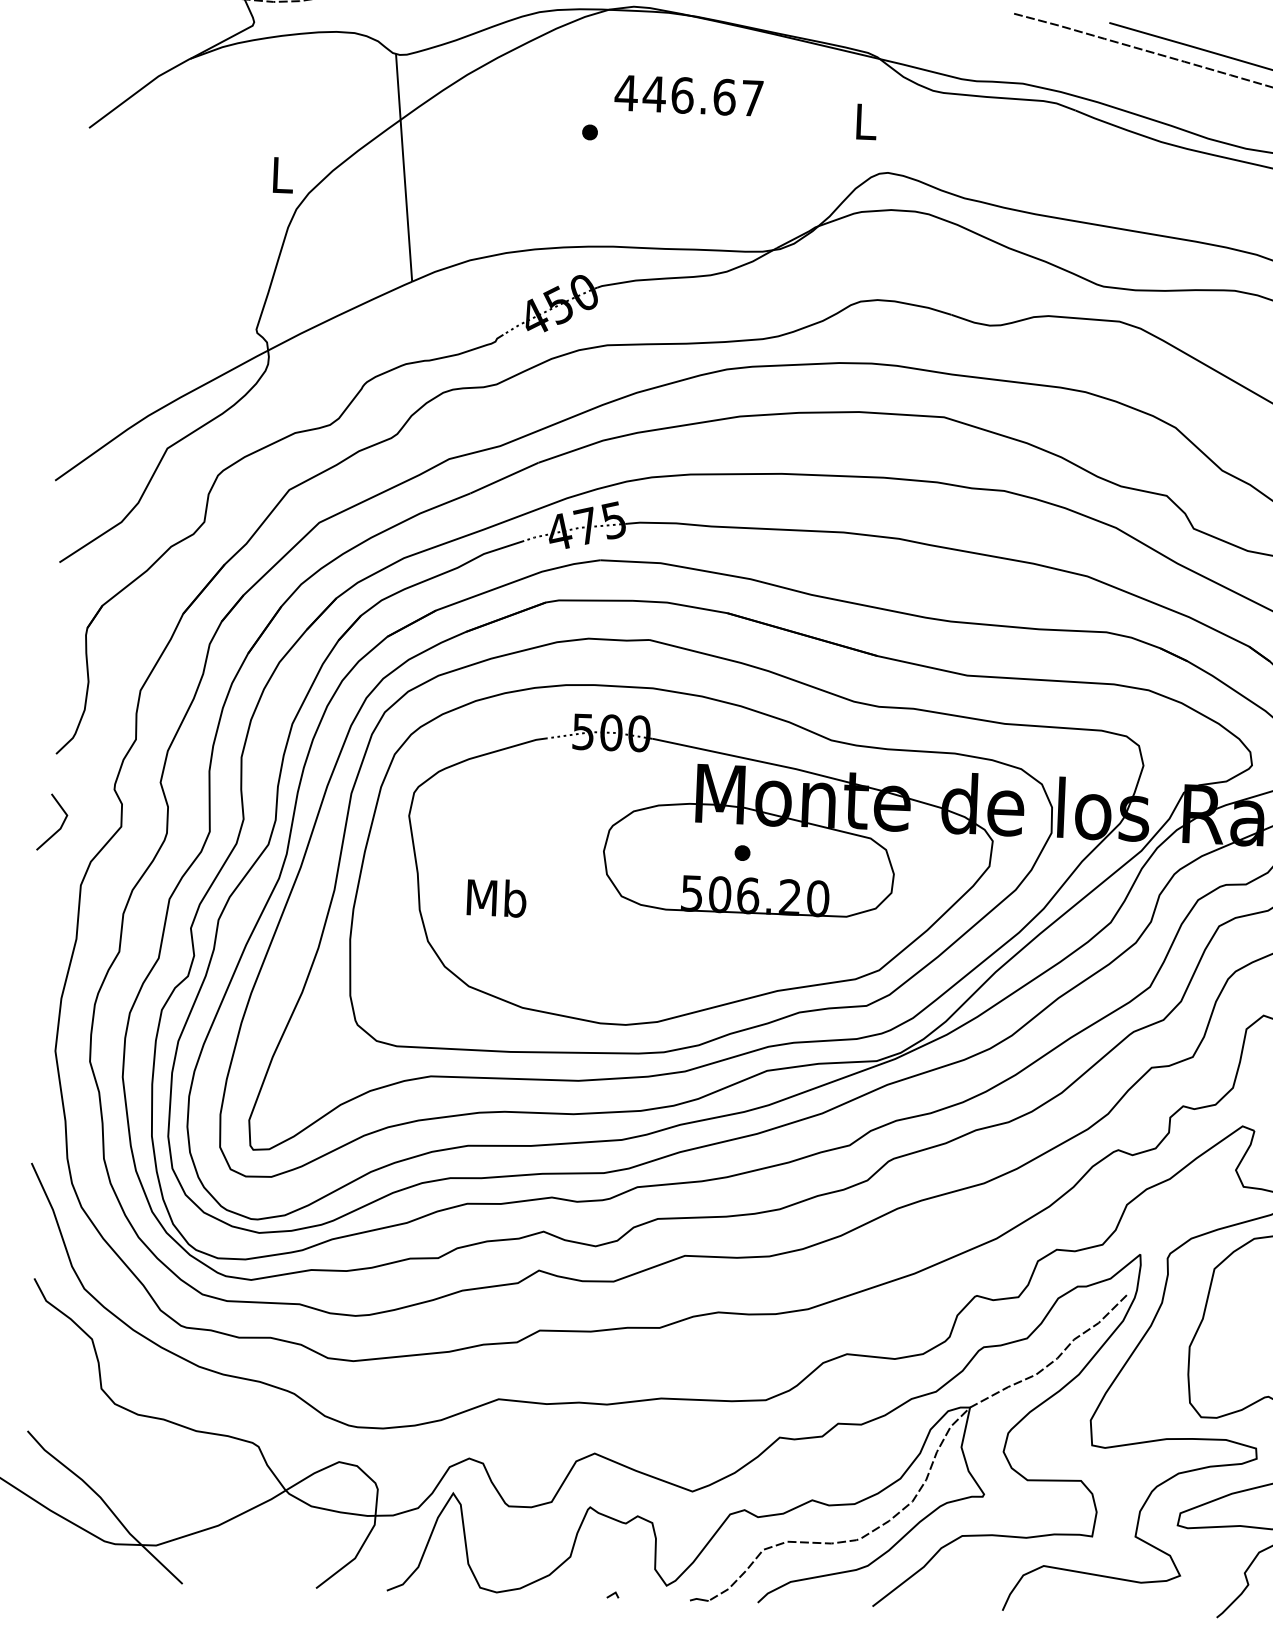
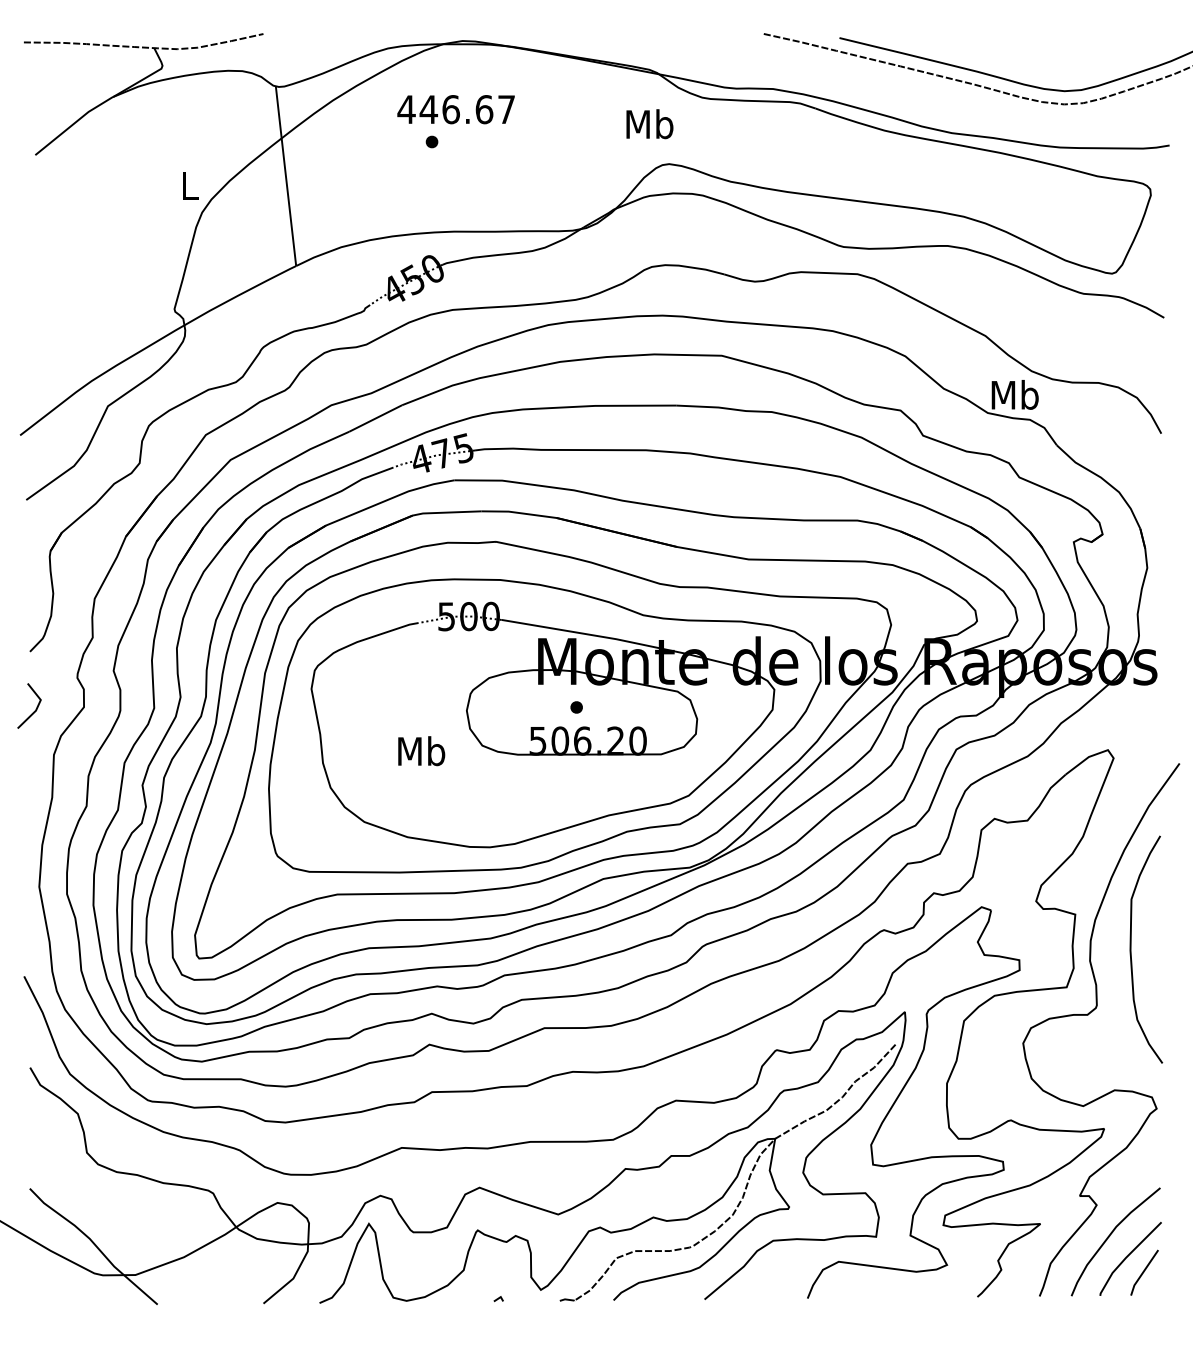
text: (688, 95) -> (455, 109), moved
text: (865, 121) -> (649, 124), L -> Mb
text: (496, 898) -> (421, 751), moved

